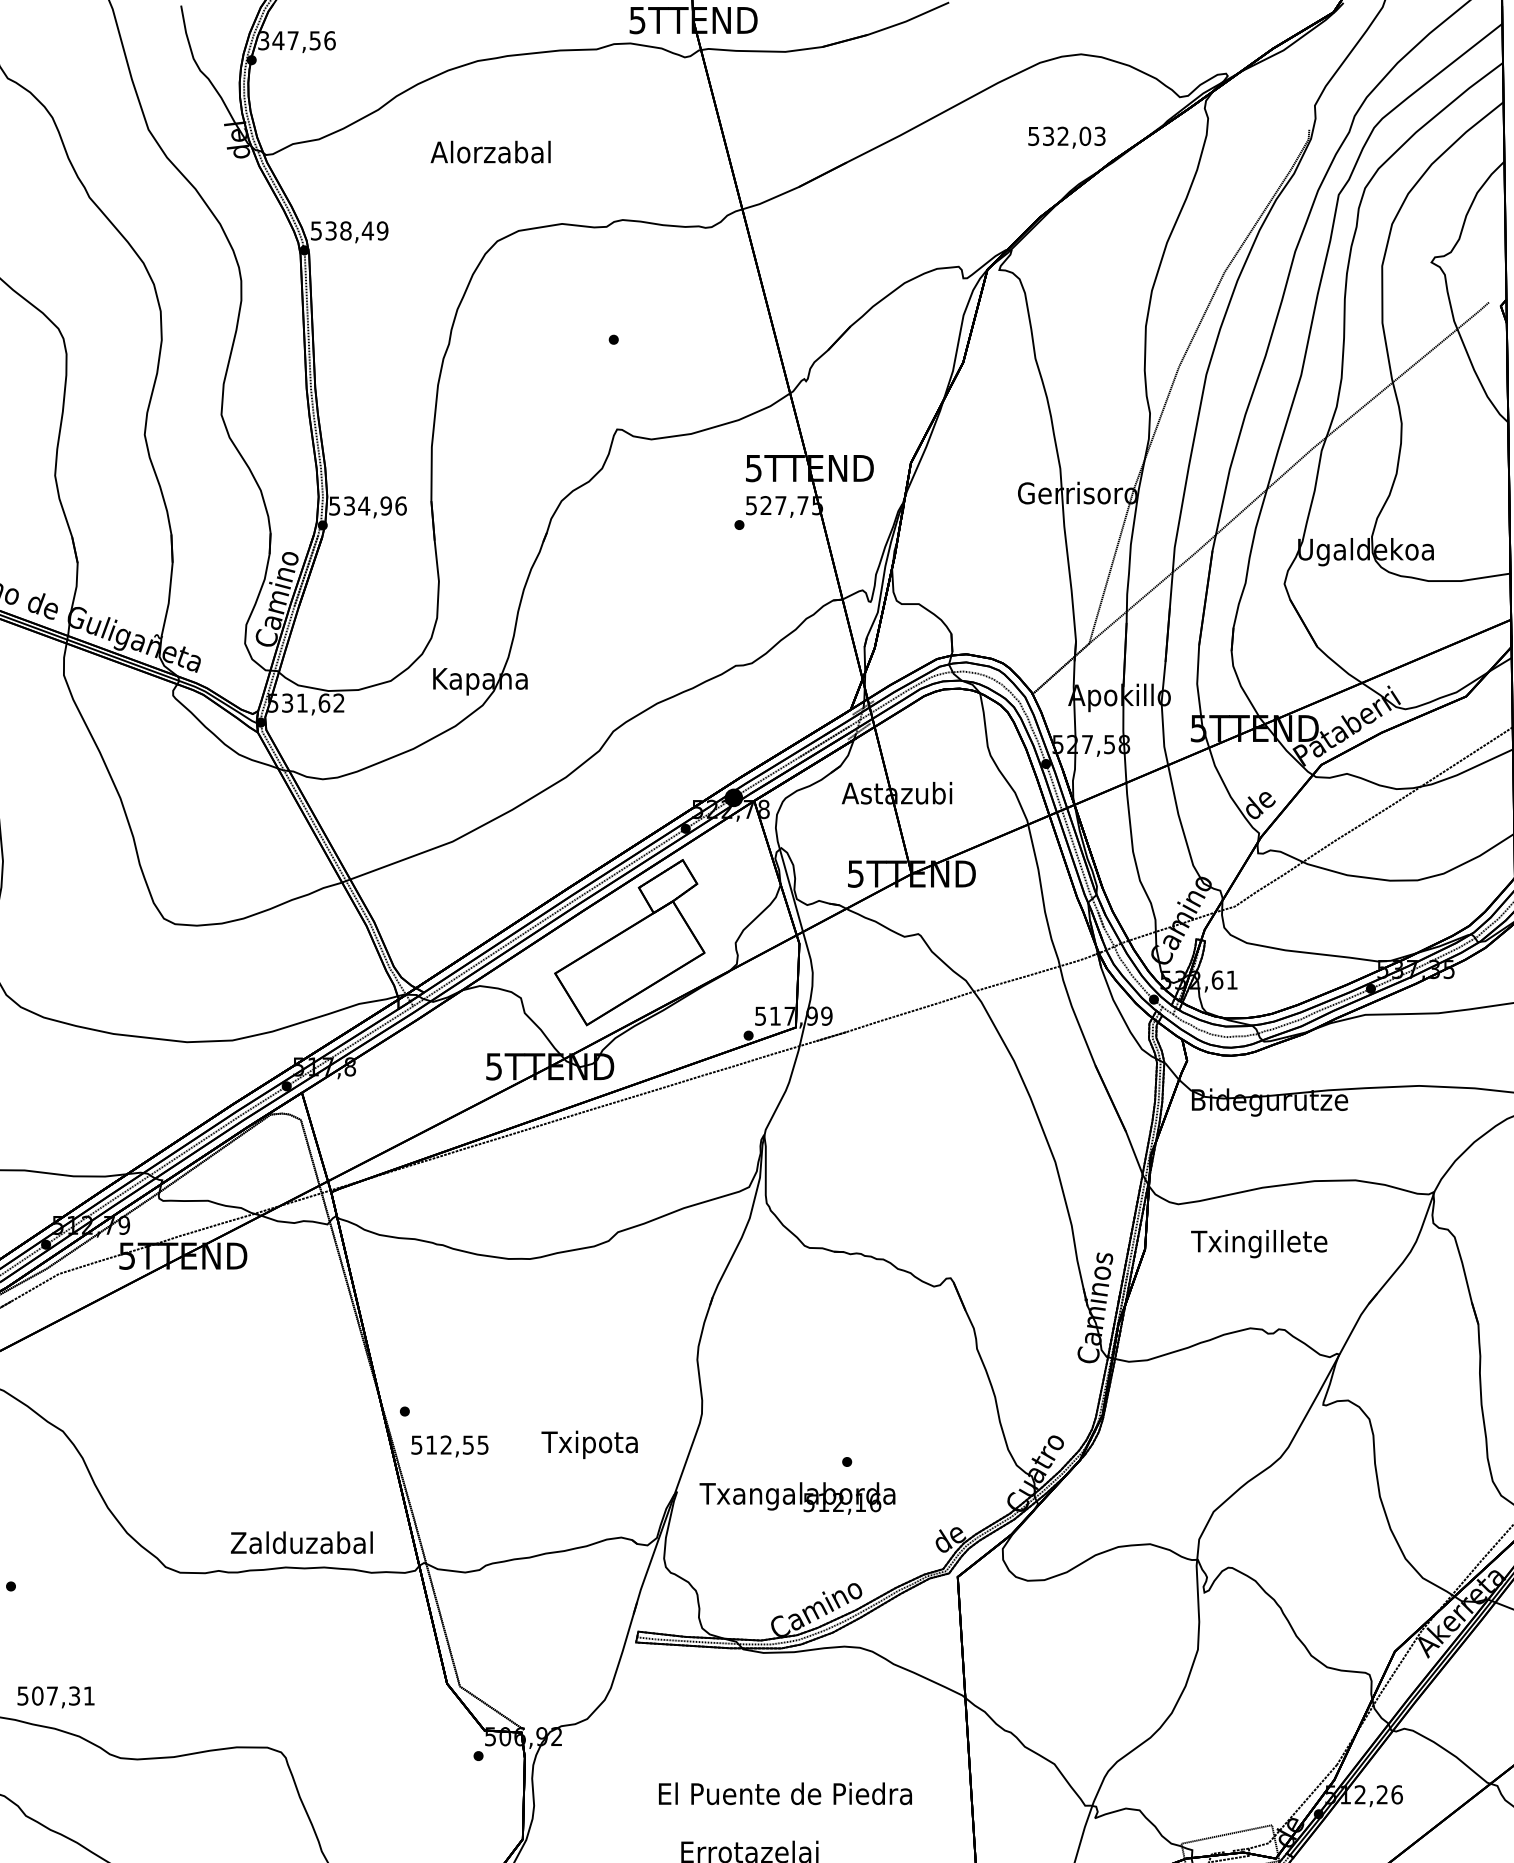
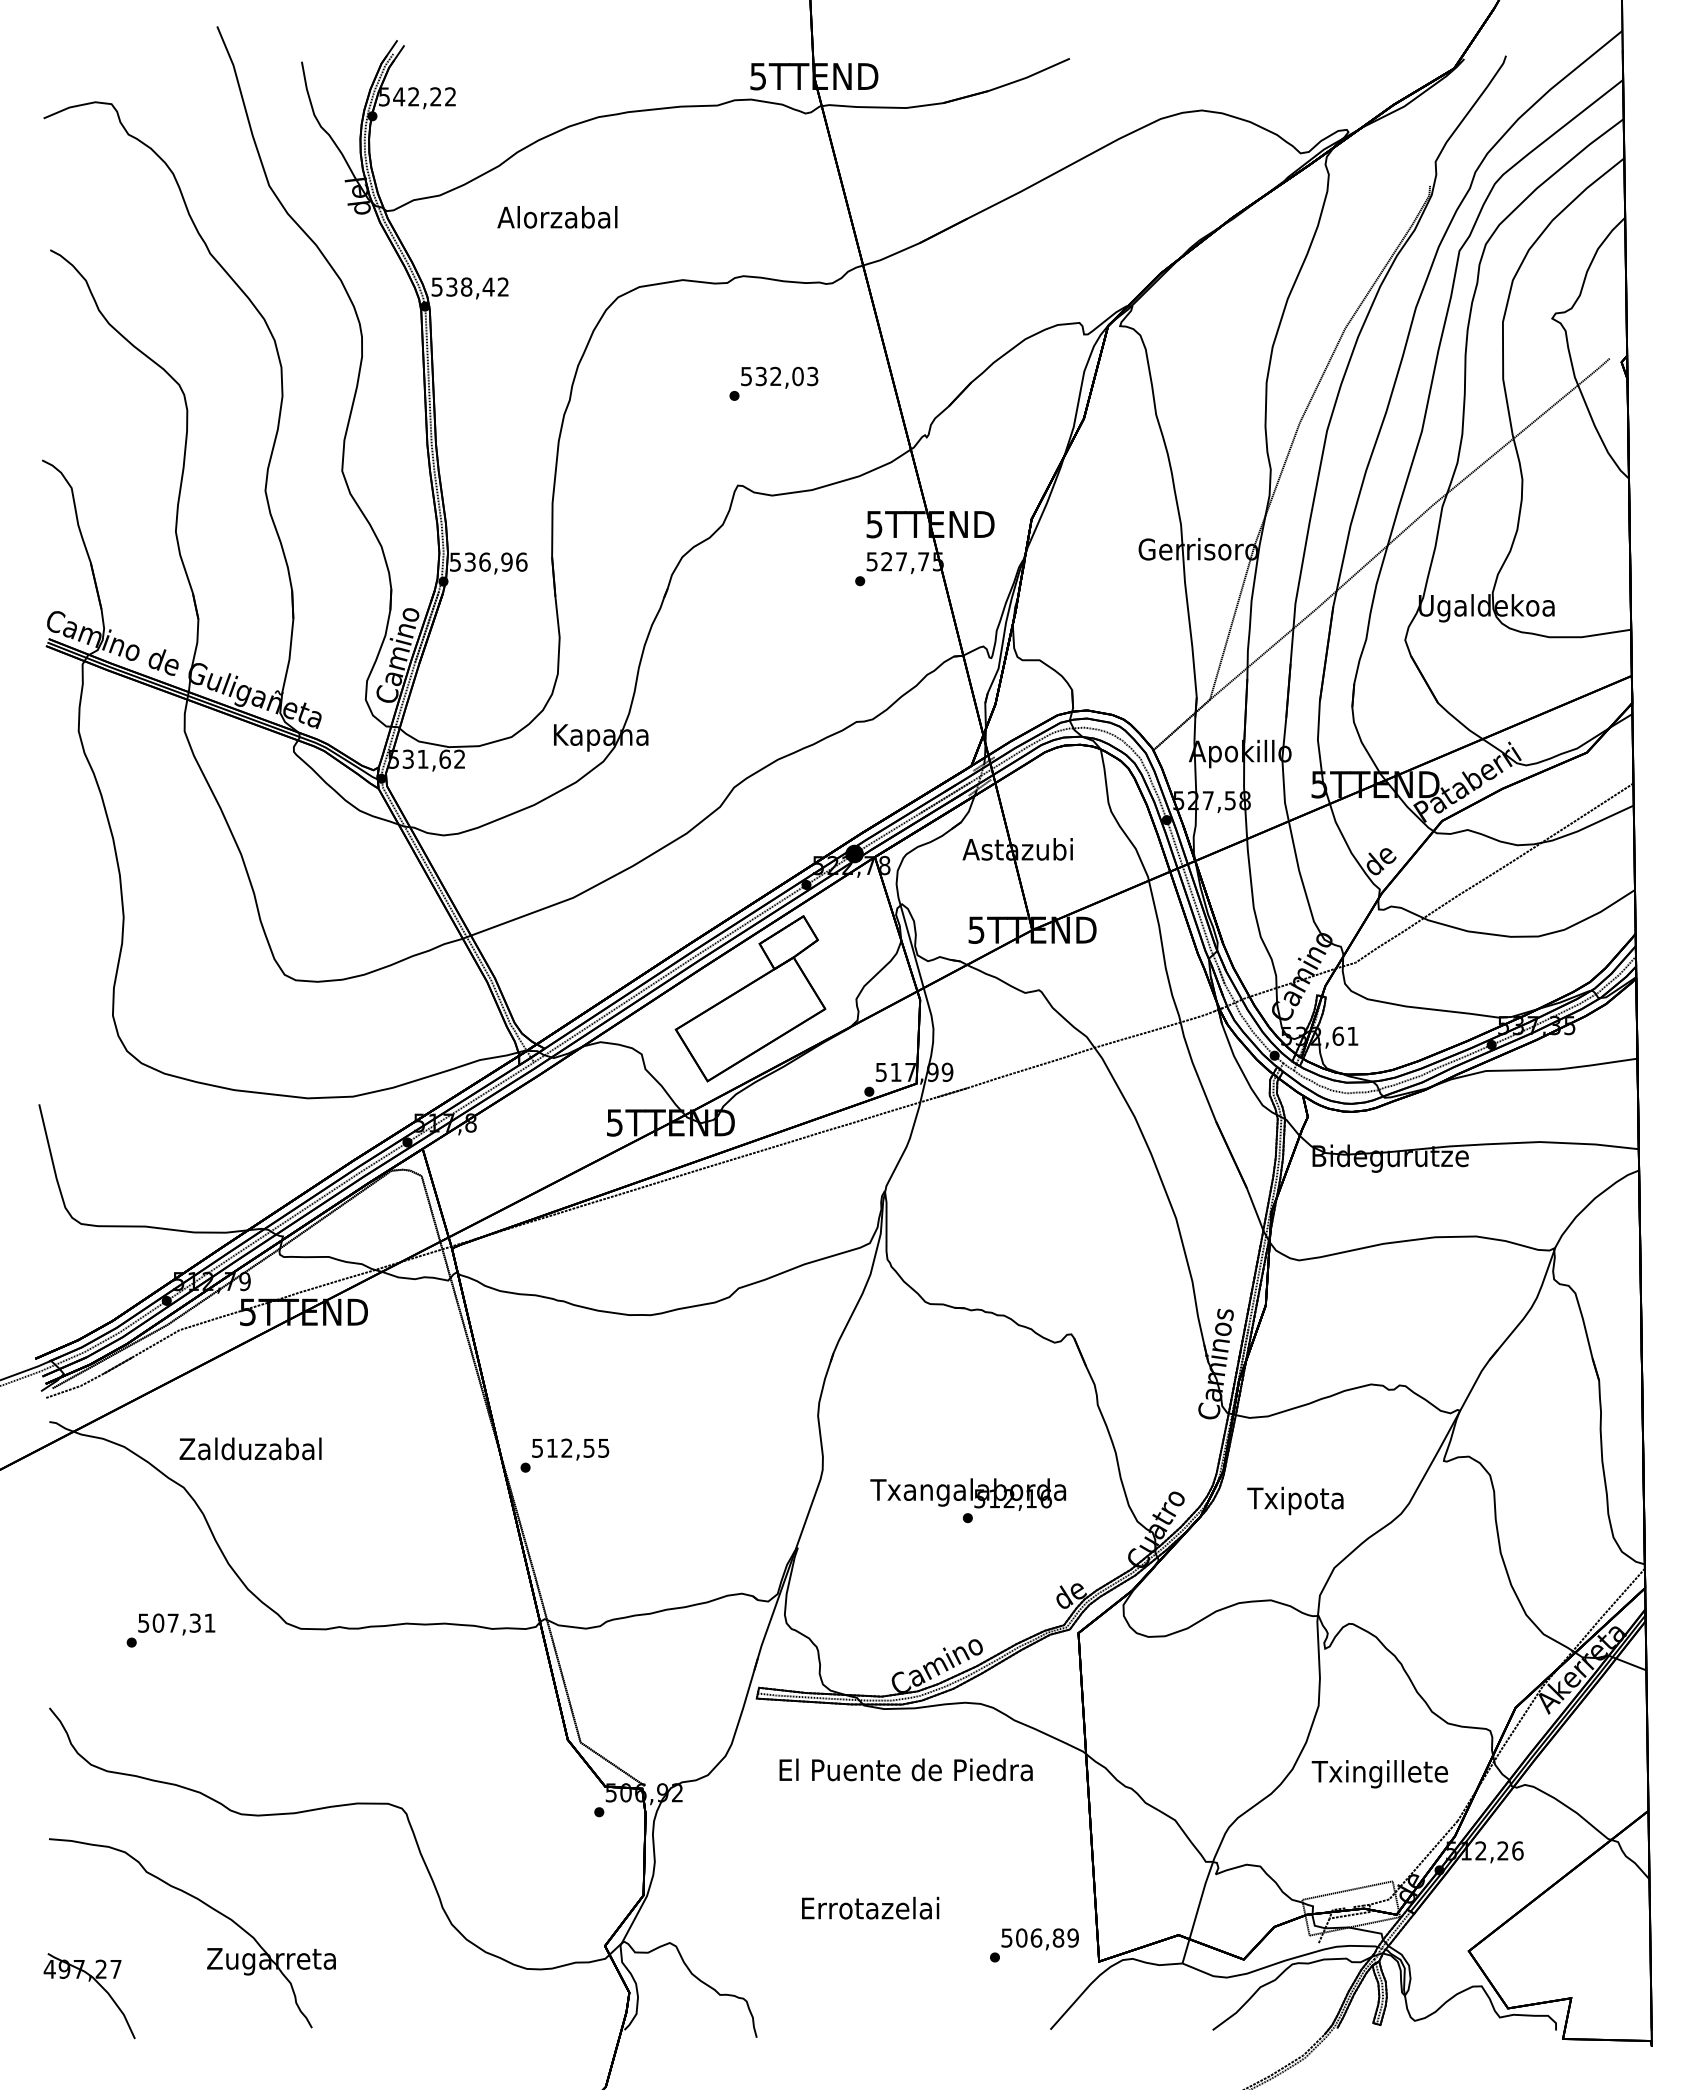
text: (296, 40) -> (417, 96), 347,56 -> 542,22
text: (1066, 137) -> (779, 377), moved
text: (490, 152) -> (557, 217), moved
text: (382, 230) -> (503, 286), 538,49 -> 538,42
text: (363, 505) -> (484, 561), 534,96 -> 536,96
text: (1258, 1244) -> (1379, 1774), moved
text: (589, 1444) -> (1295, 1500), moved
text: (449, 1446) -> (570, 1449), moved
text: (797, 1498) -> (968, 1494), moved
text: (301, 1542) -> (250, 1448), moved
text: (55, 1697) -> (176, 1624), moved
text: (784, 1793) -> (905, 1769), moved

